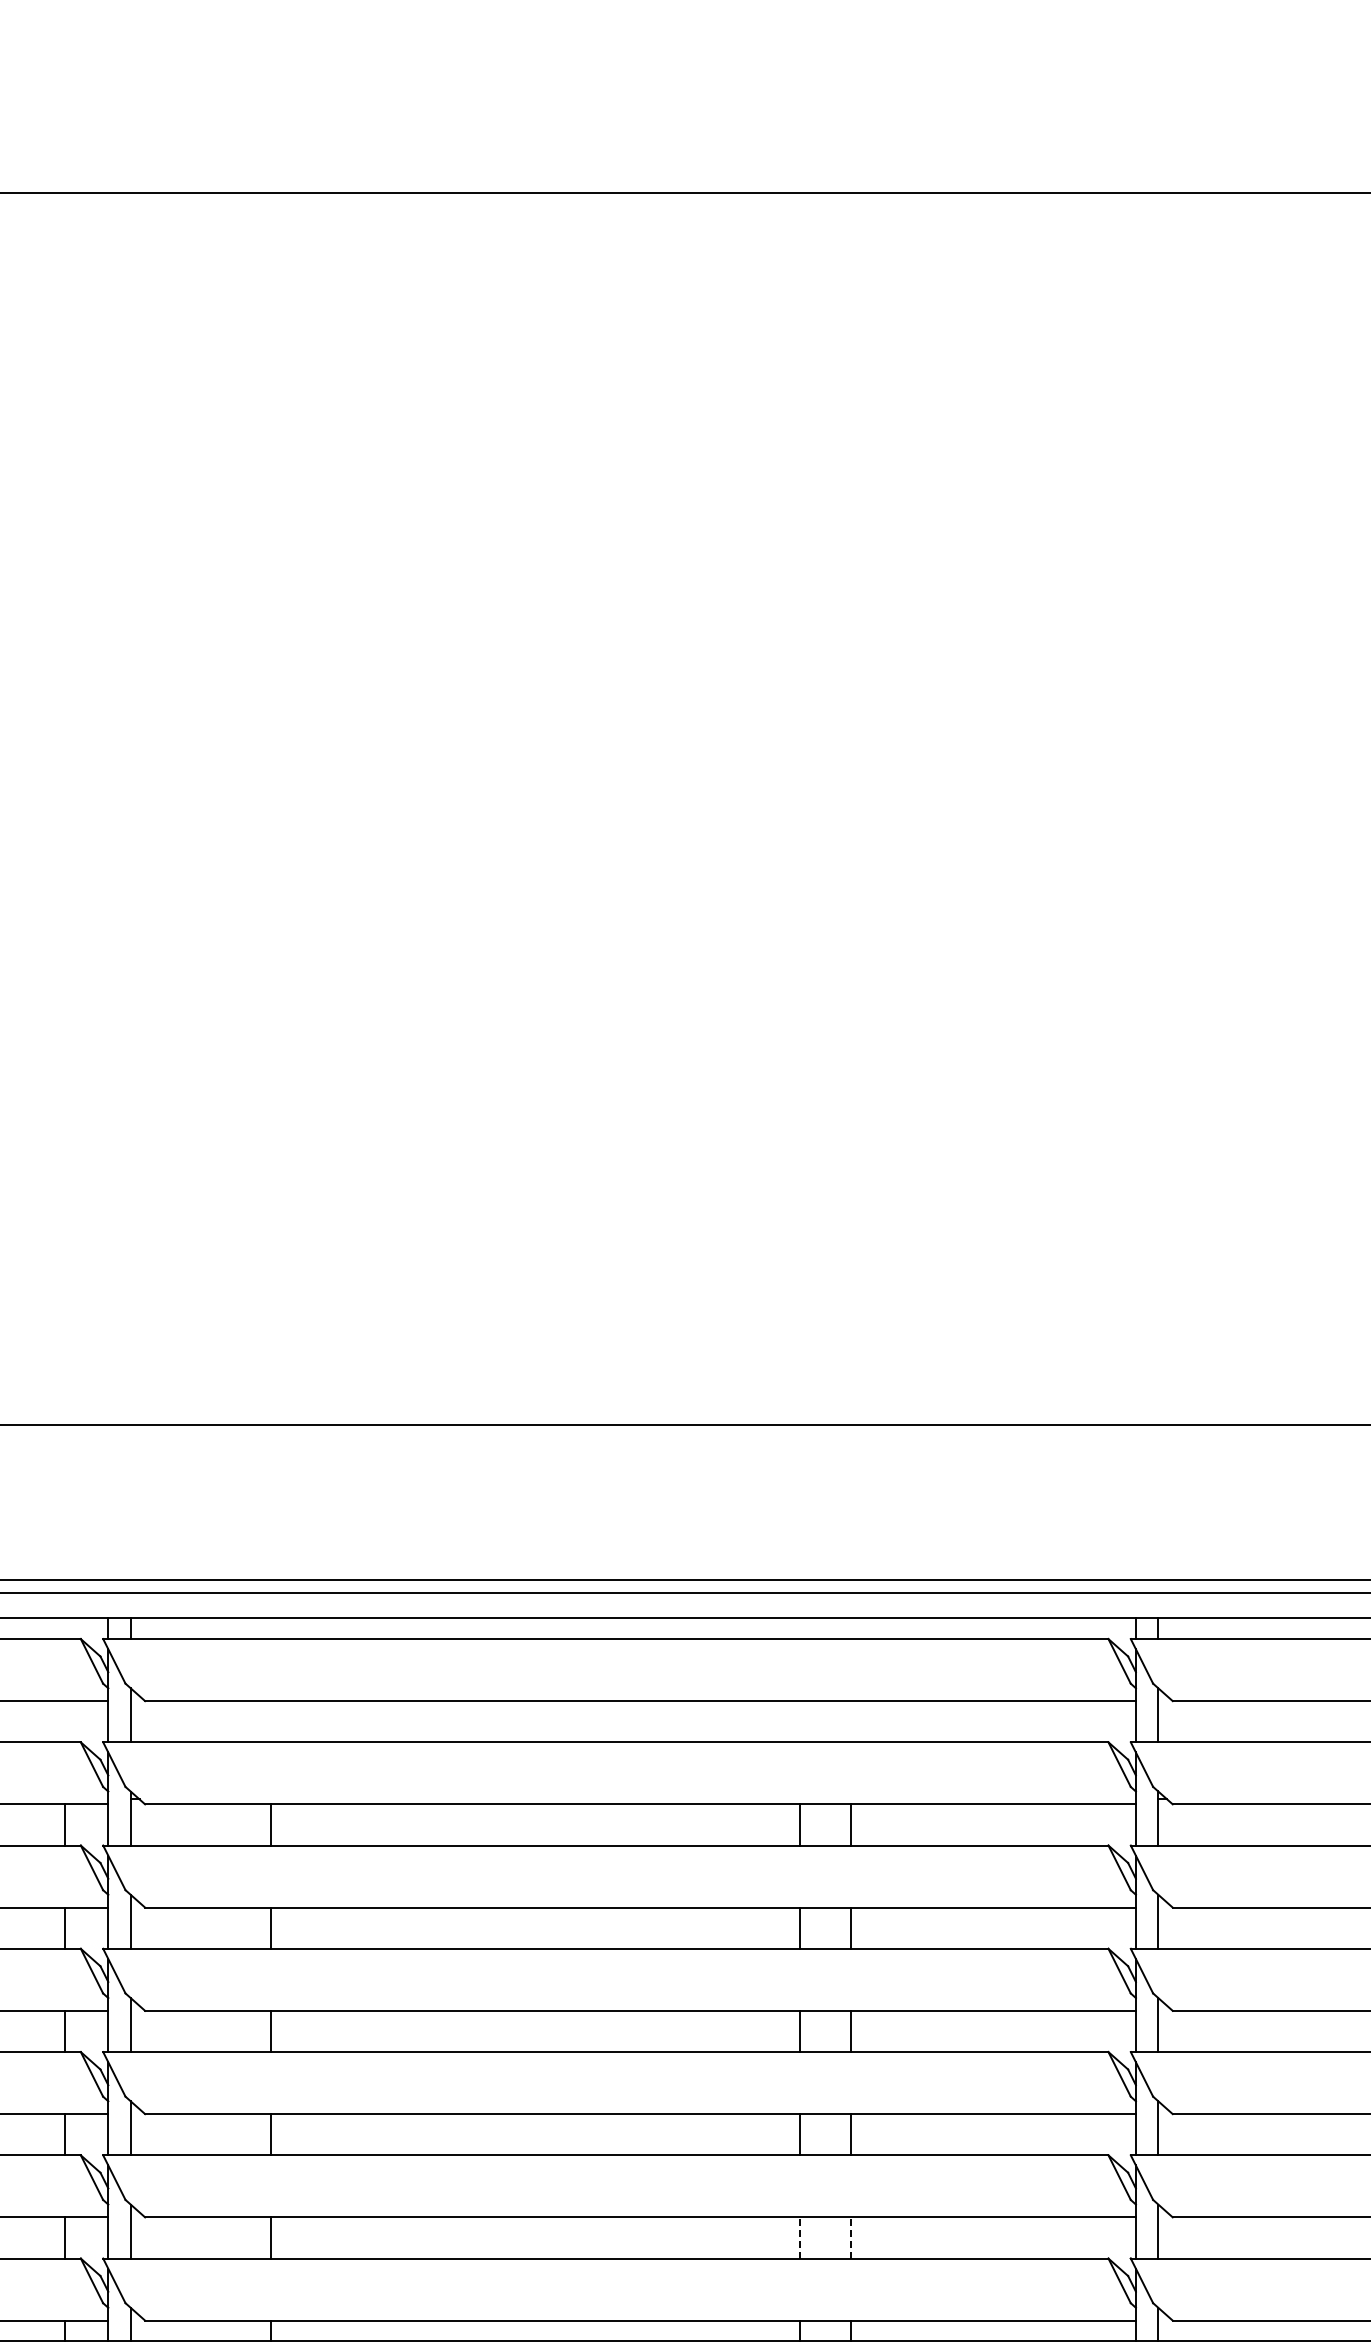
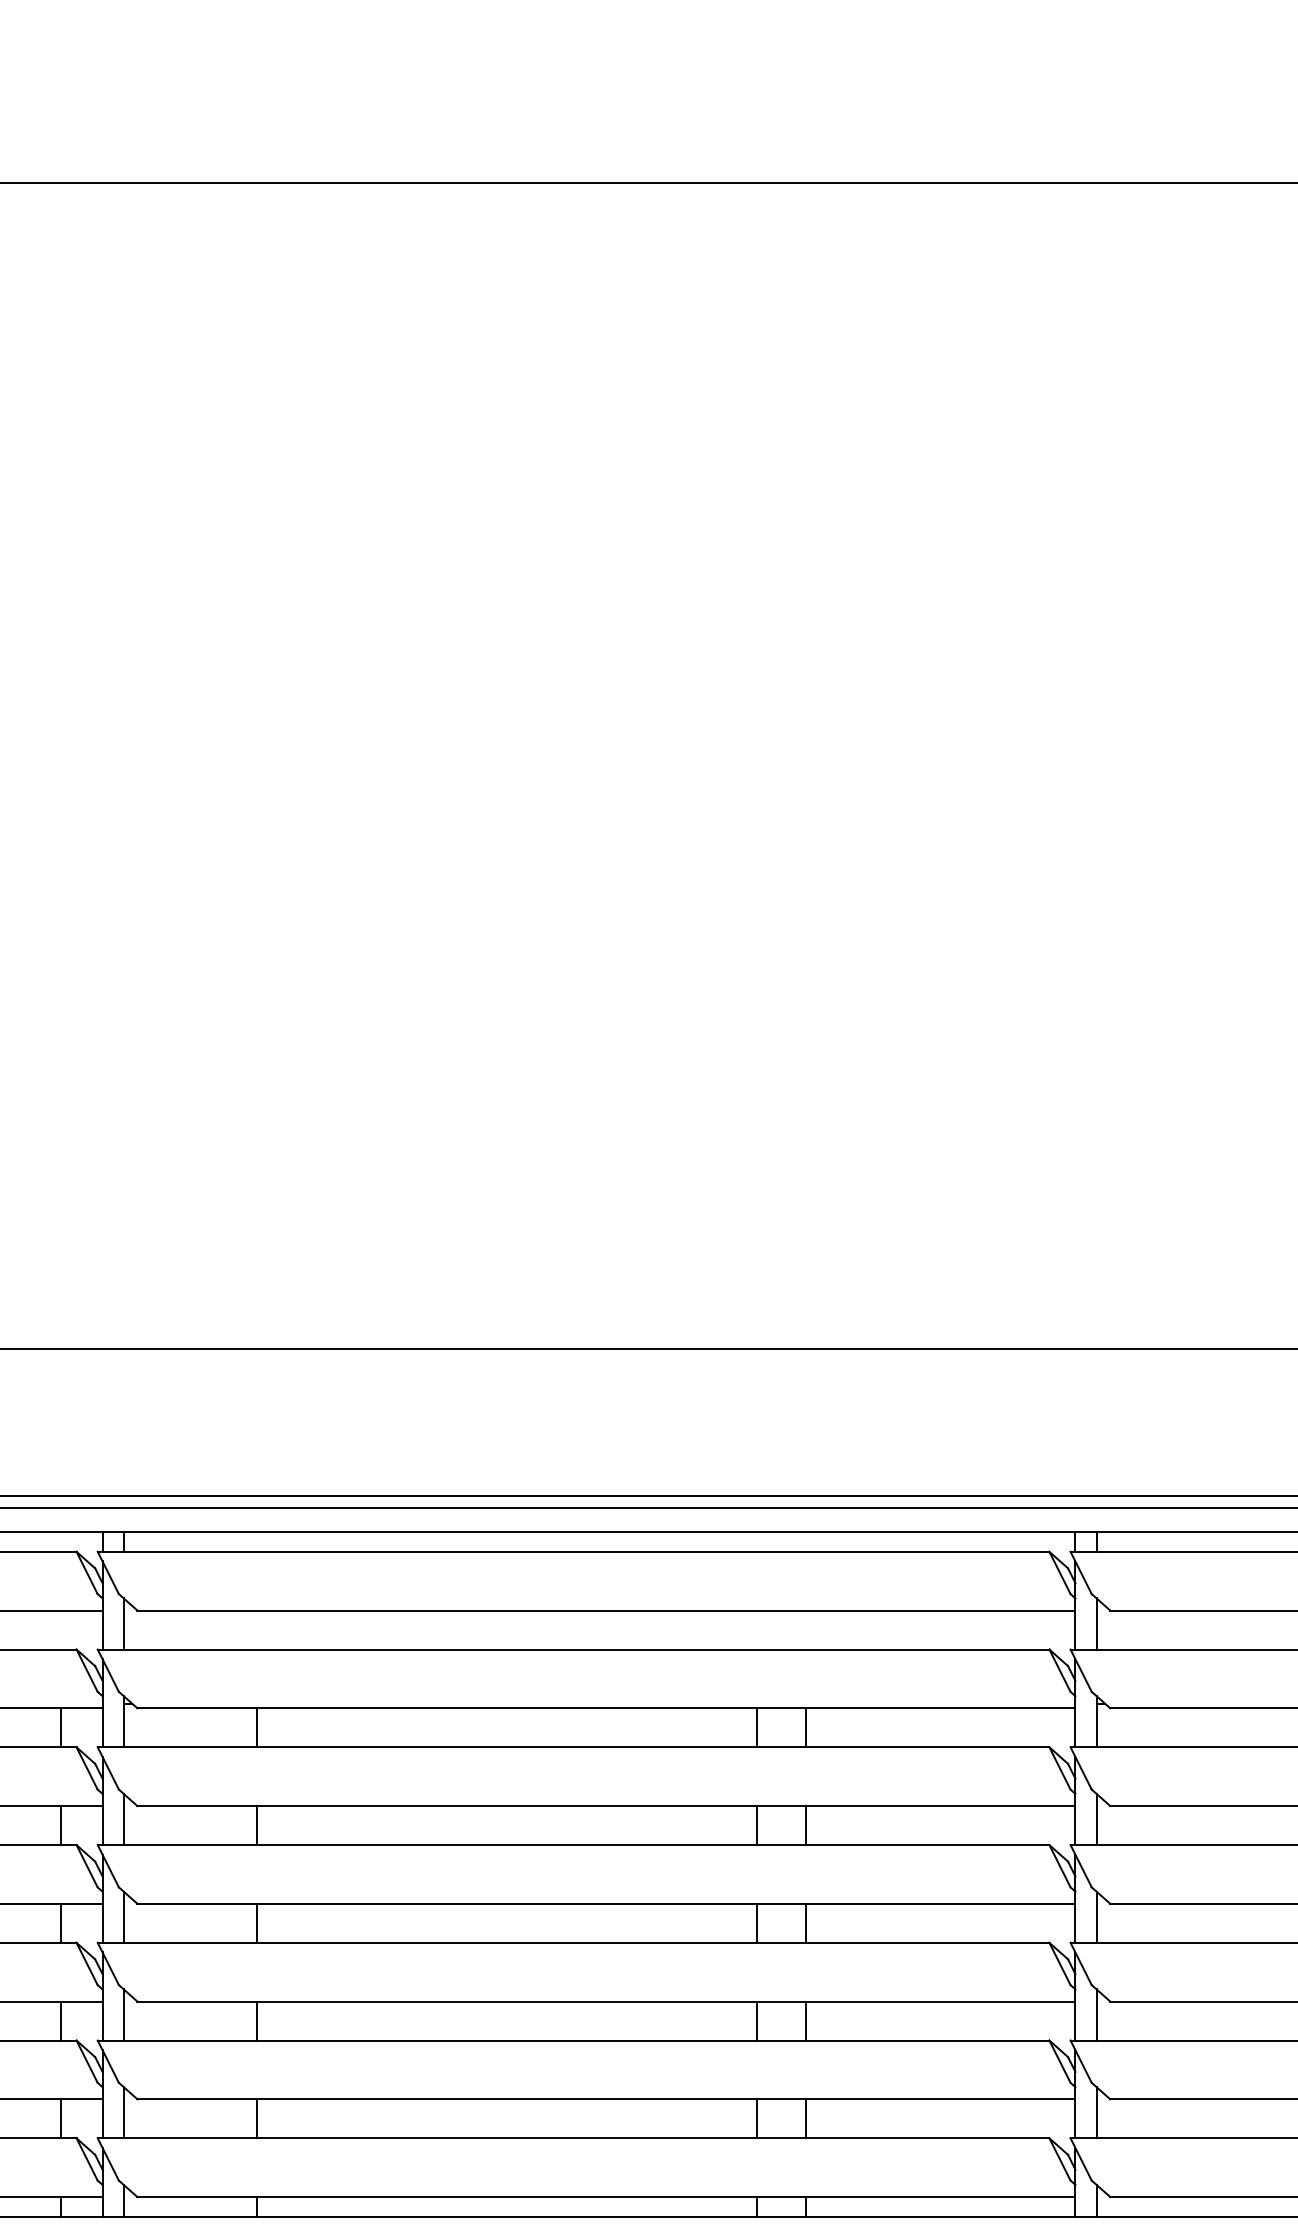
line: (799, 2237) -> (756, 2118), dashed -> solid
line: (851, 2237) -> (806, 2118), dashed -> solid

